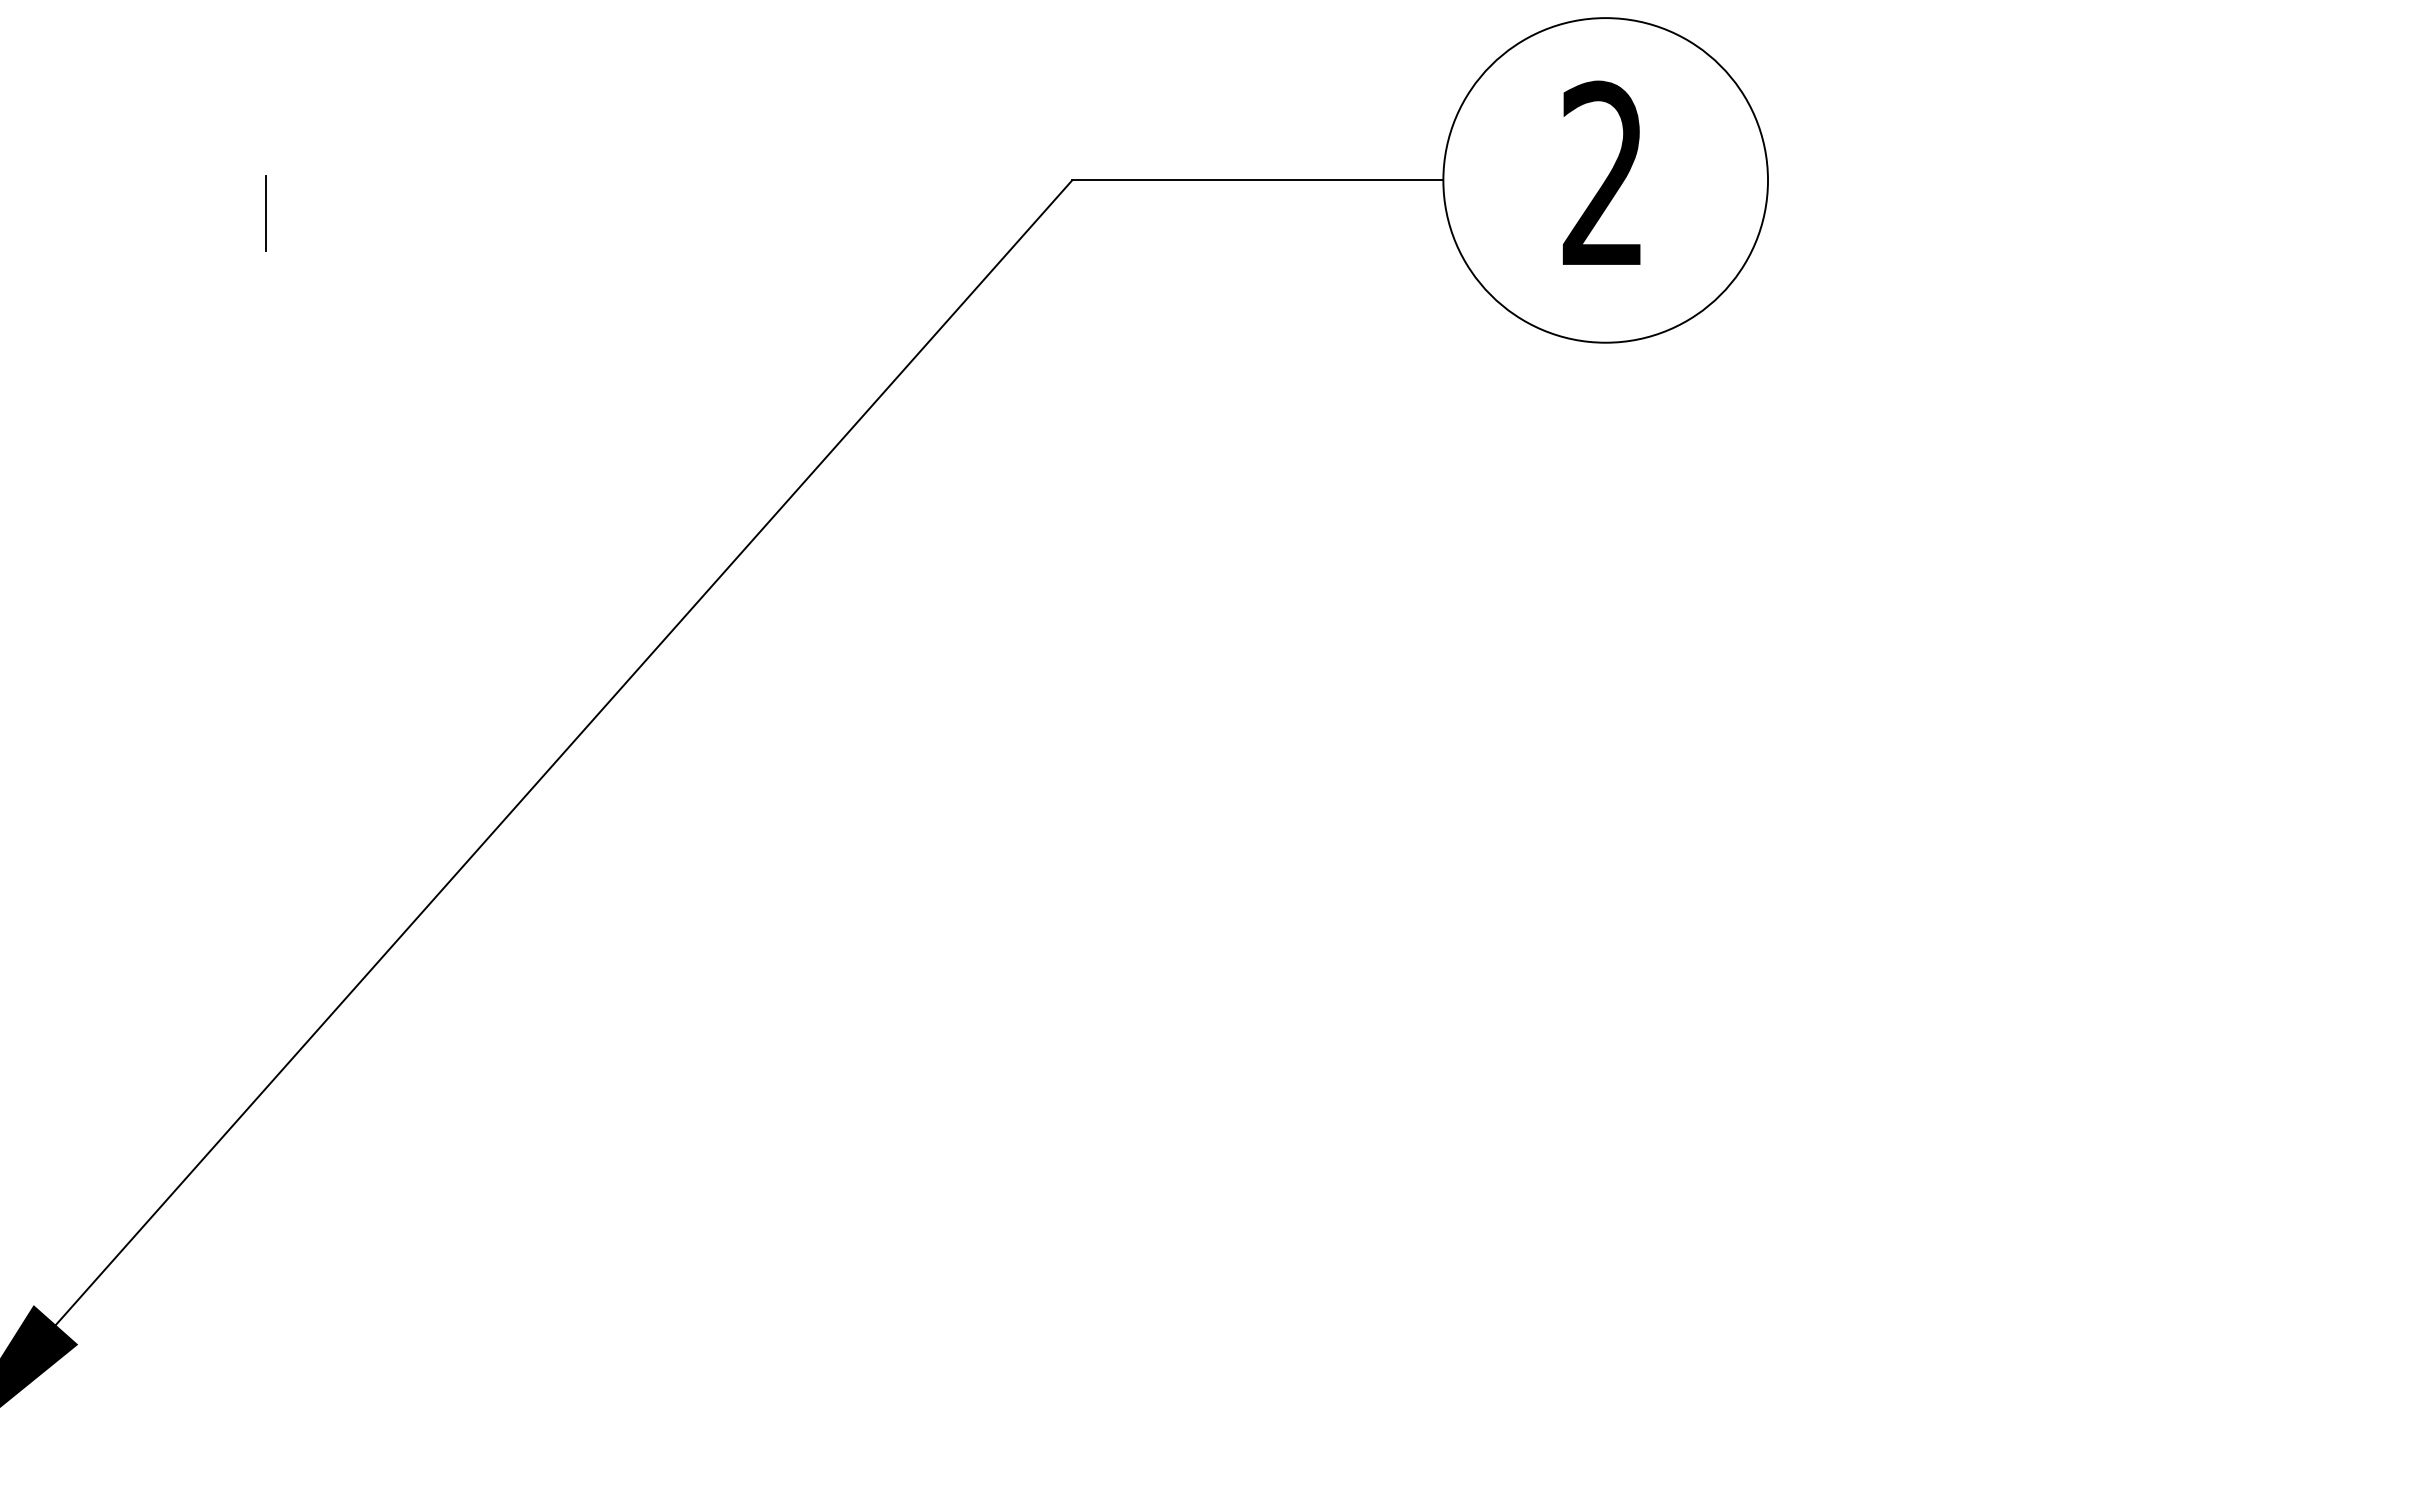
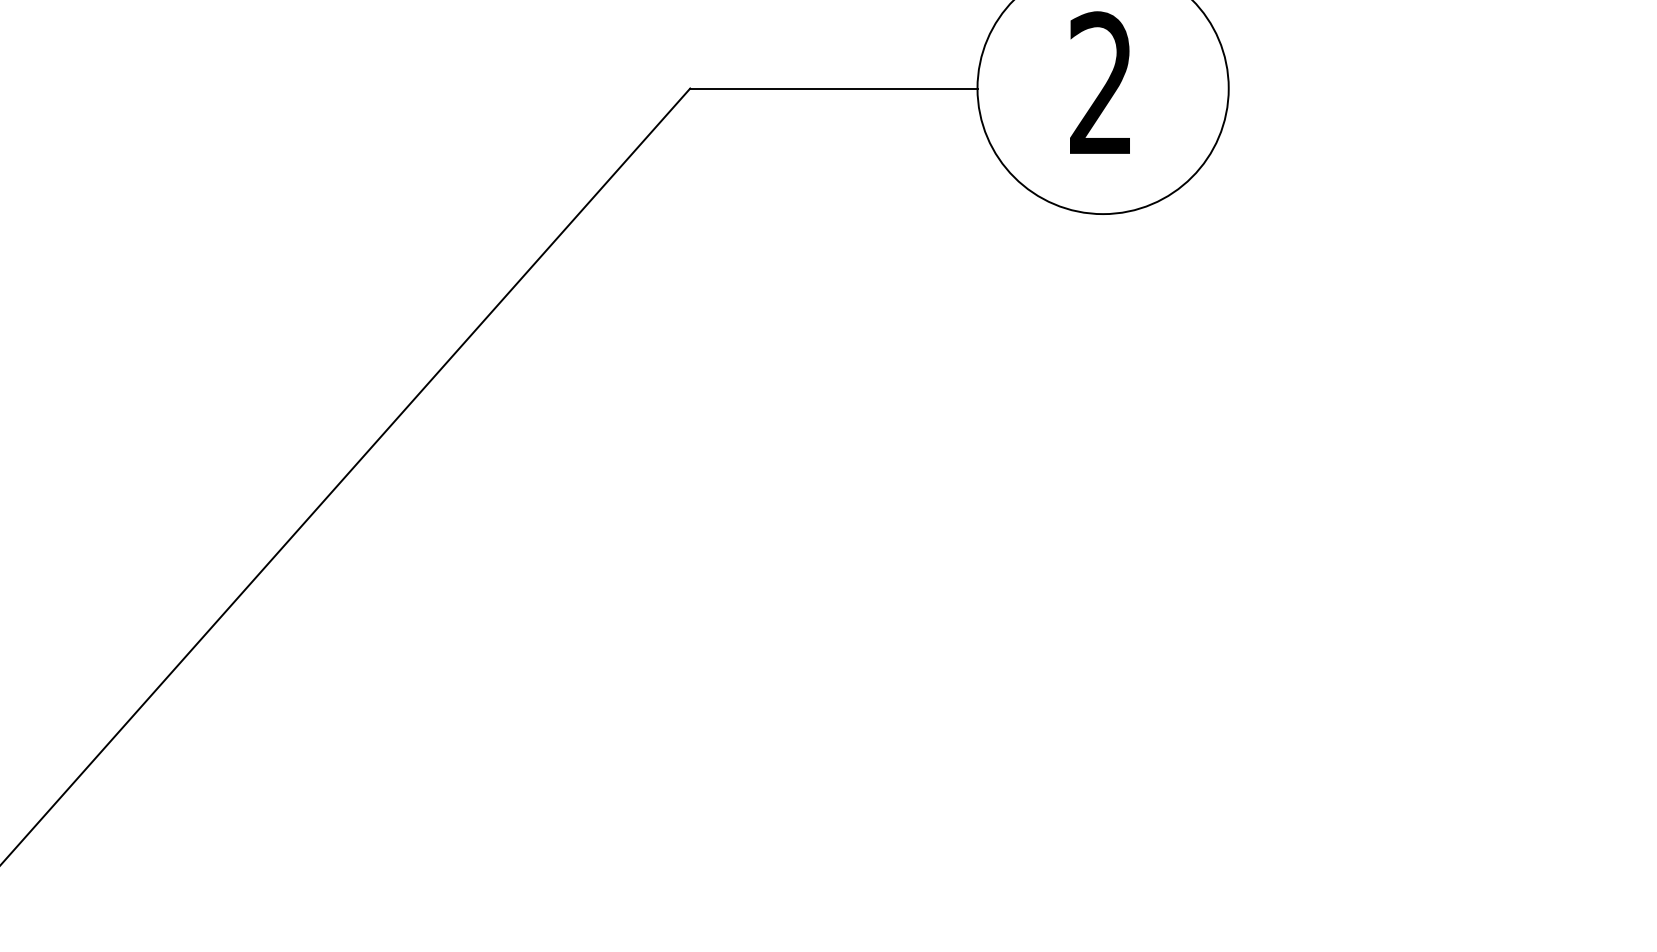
line: (265, 213) -> (65, 114), removed

